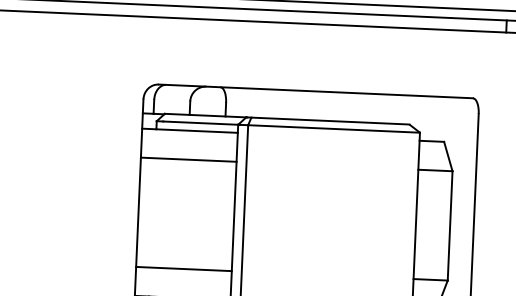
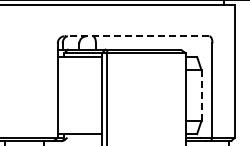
line: (314, 91) -> (136, 36), solid -> dashed
line: (187, 160) -> (79, 70), removed
line: (449, 225) -> (201, 95), solid -> dashed
line: (183, 268) -> (79, 120), removed

